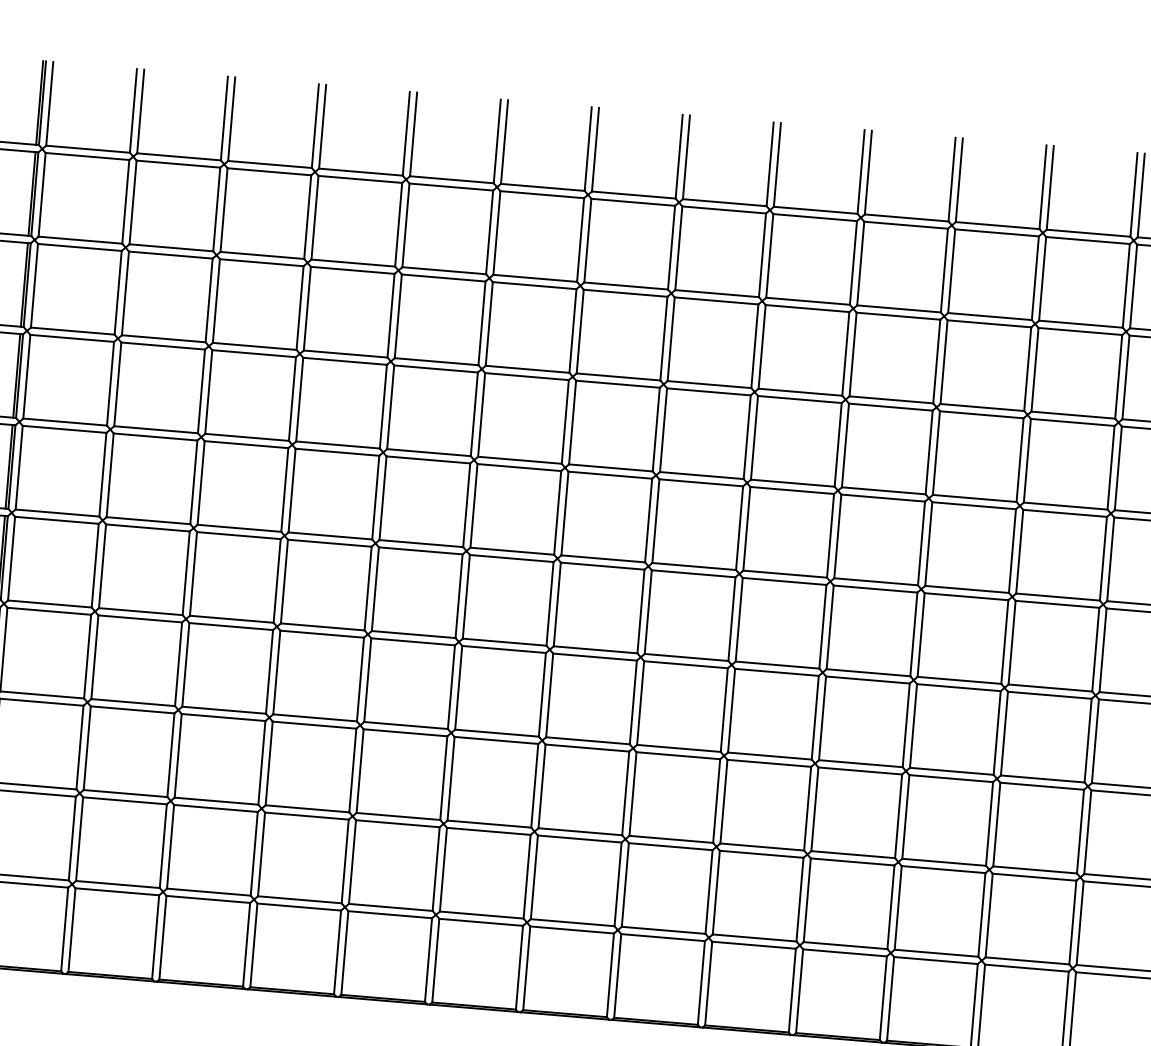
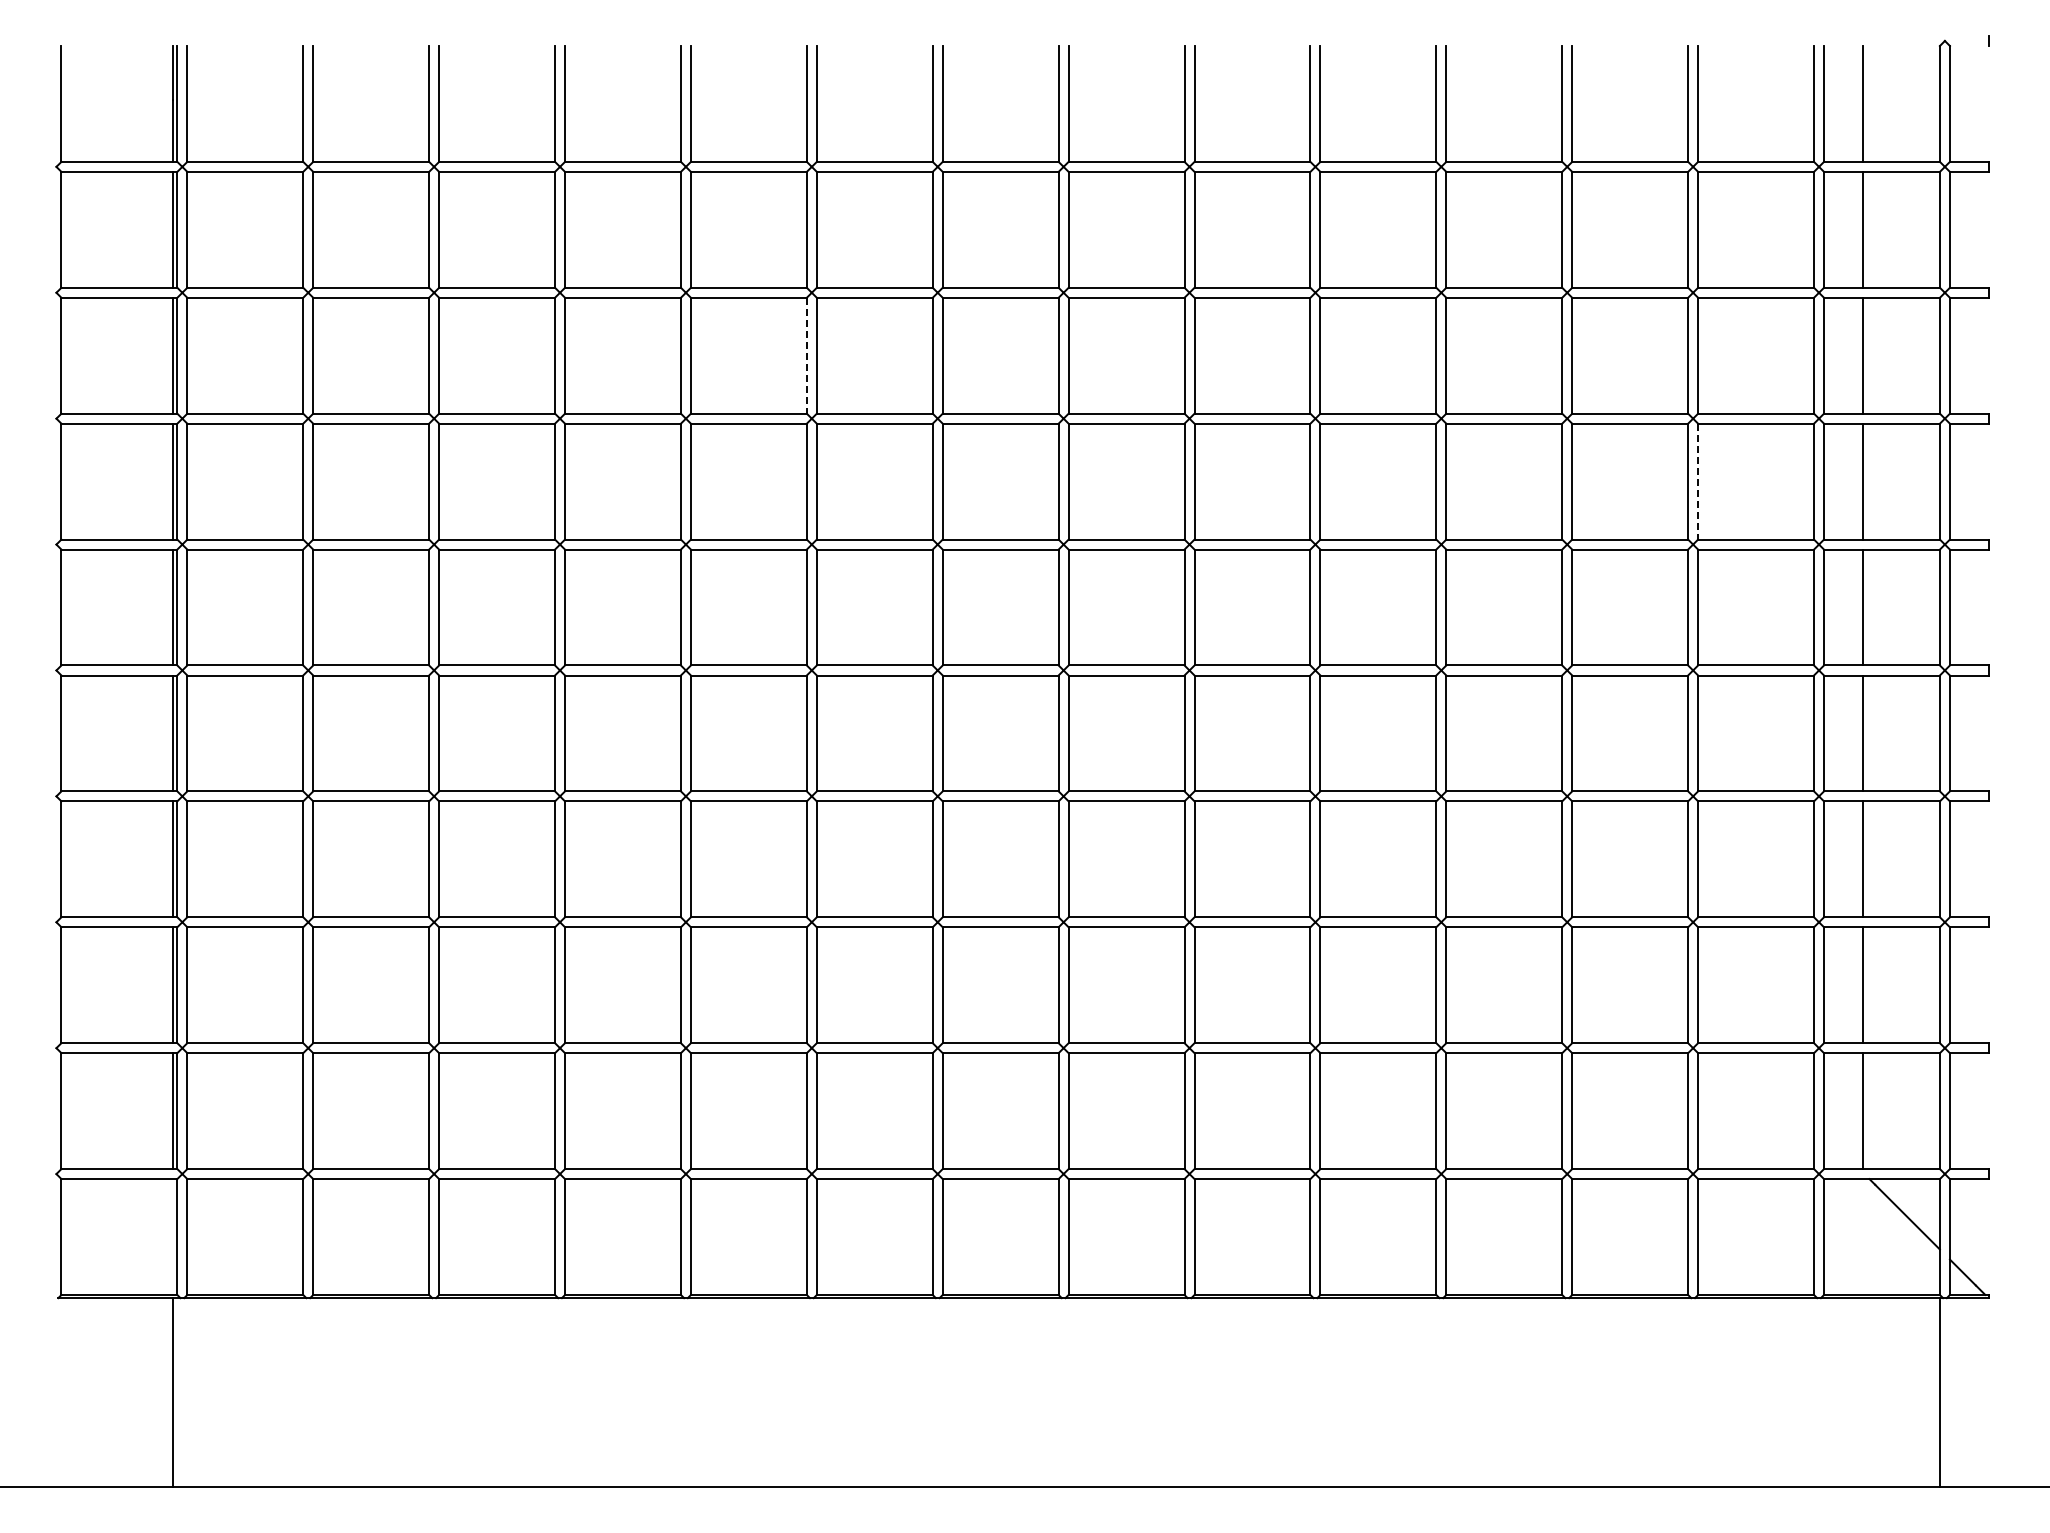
line: (481, 323) -> (806, 355), solid -> dashed
line: (1118, 468) -> (1698, 481), solid -> dashed

